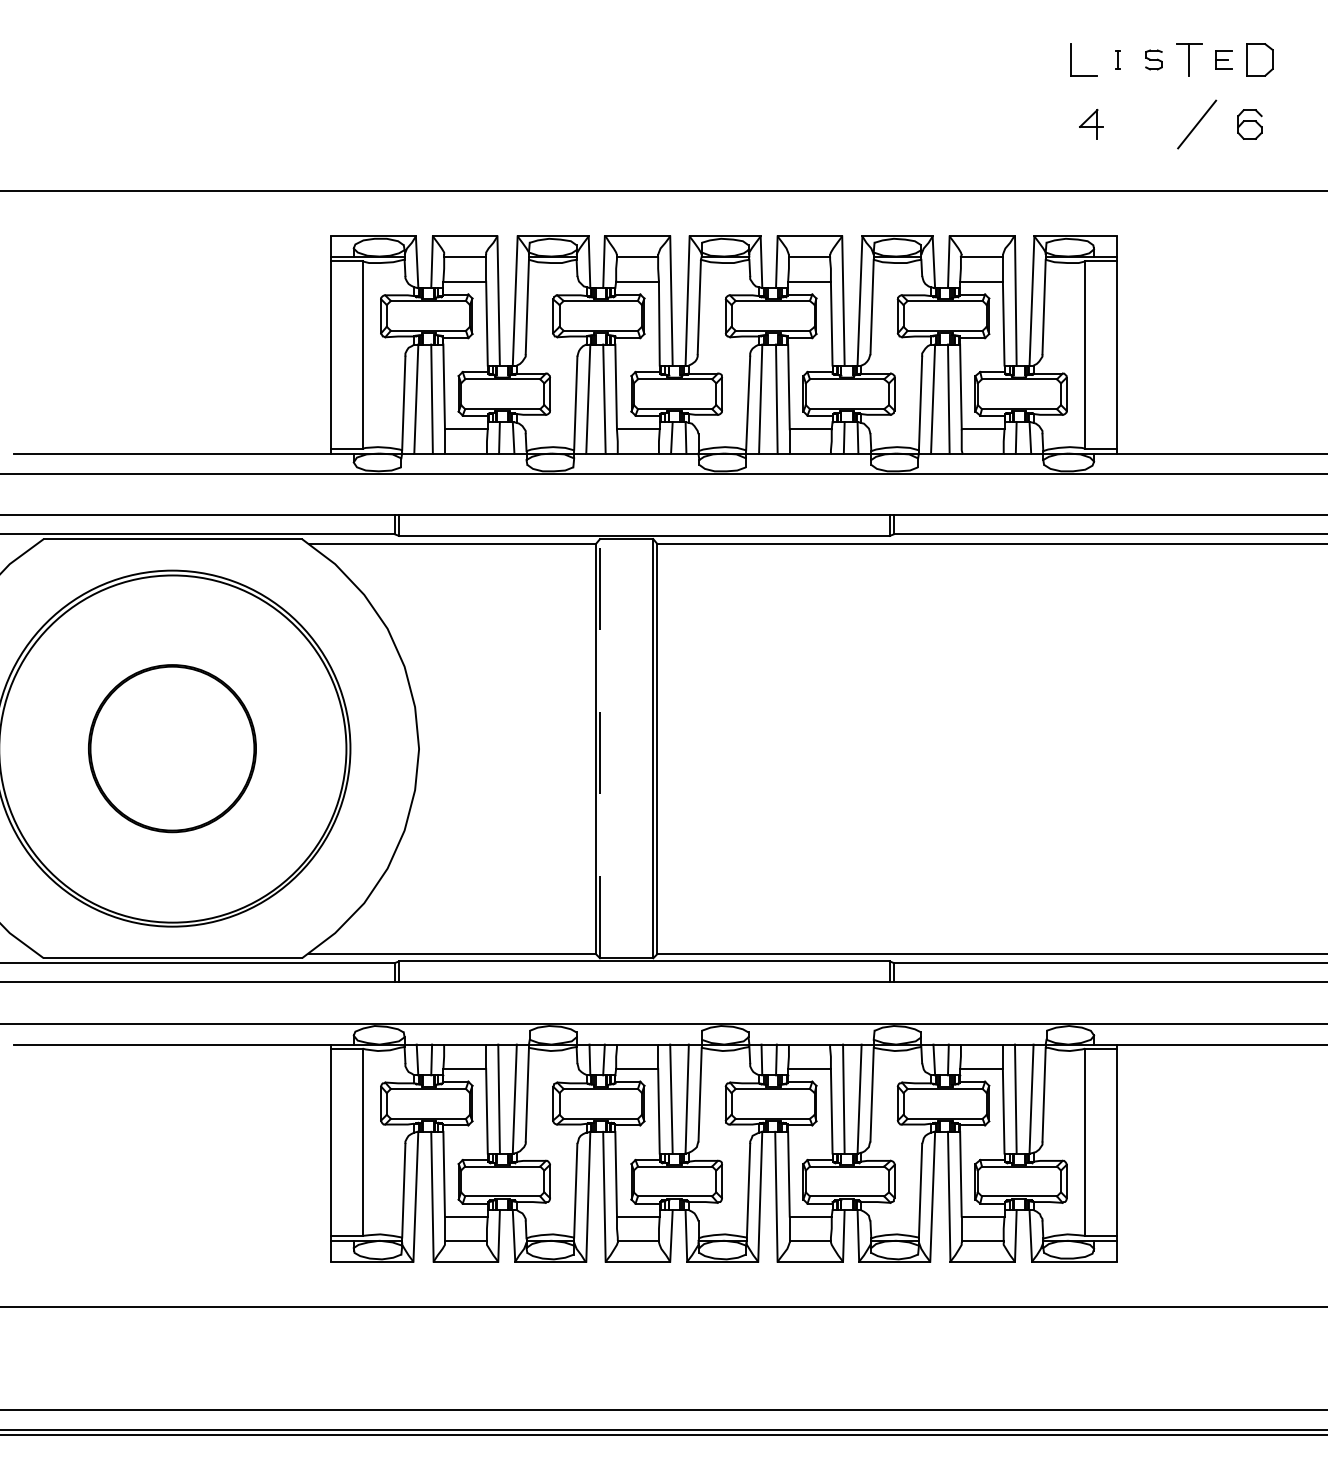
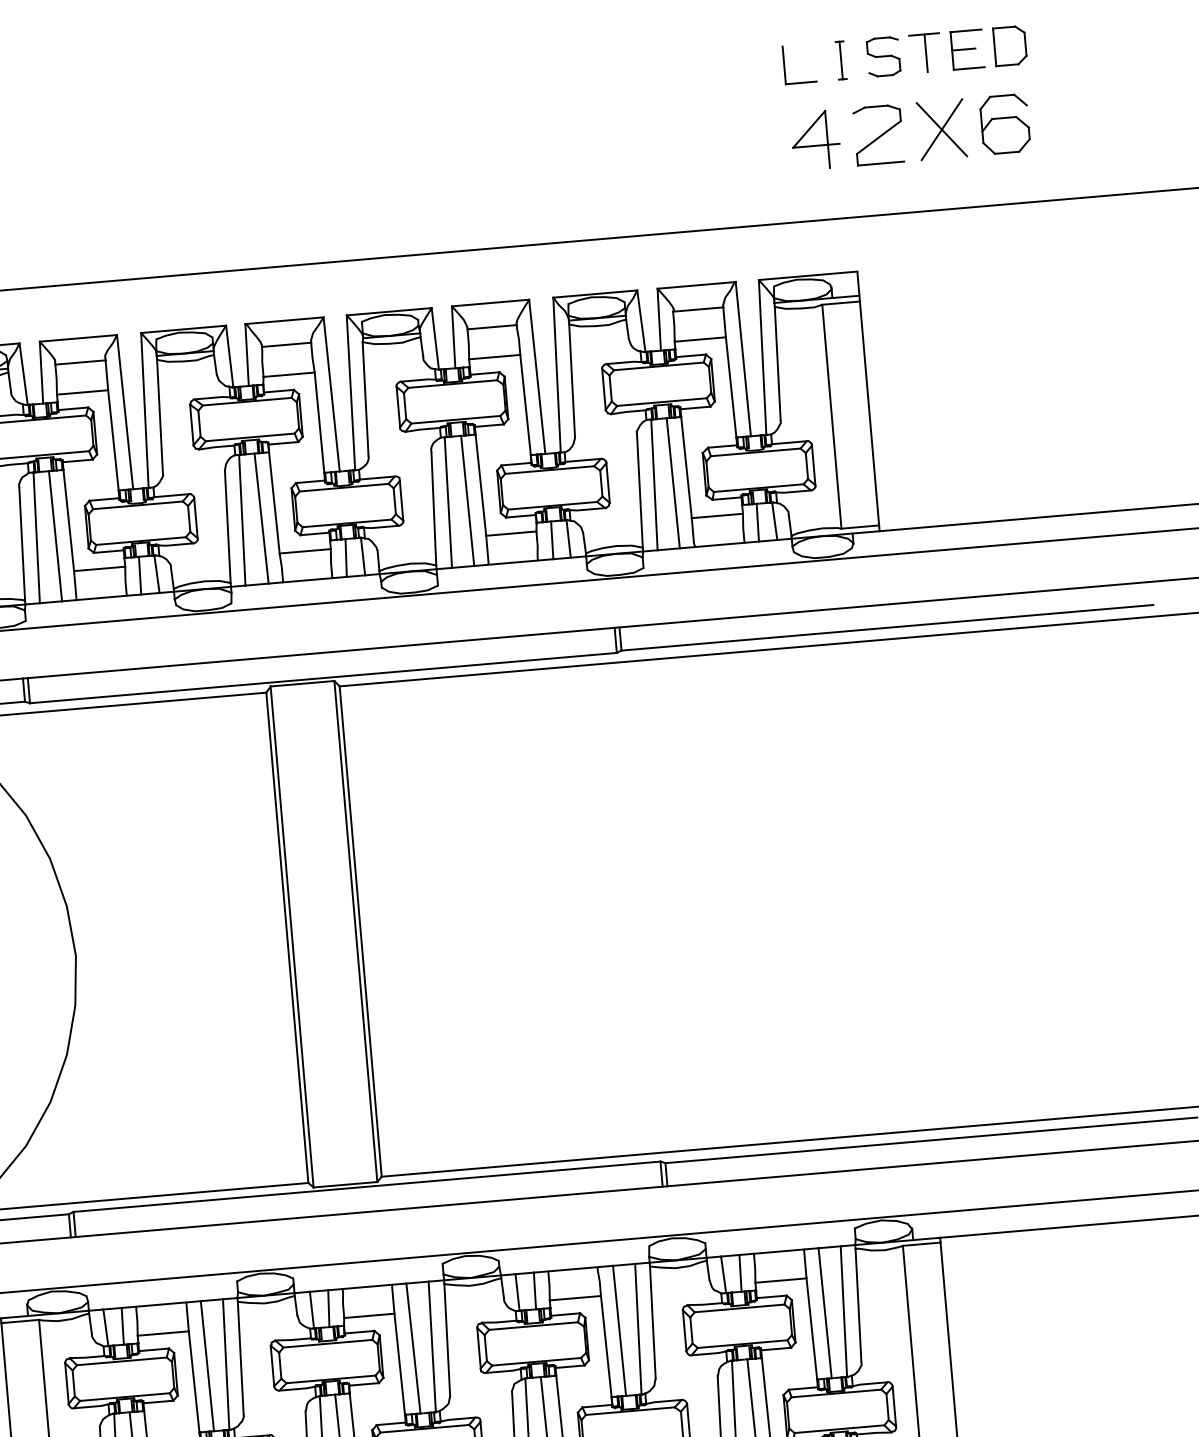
part: (1118, 59) -> (841, 59), size x1.67
part: (1153, 59) -> (883, 56), size x1.67
part: (1223, 59) -> (966, 49), size x1.67
part: (1091, 123) -> (815, 139), size x1.67
part: (1143, 123) -> (877, 133), added
line: (1197, 124) -> (942, 129), added
part: (1249, 124) -> (1004, 124), size x1.67
line: (600, 748) -> (292, 936), dashed -> solid

